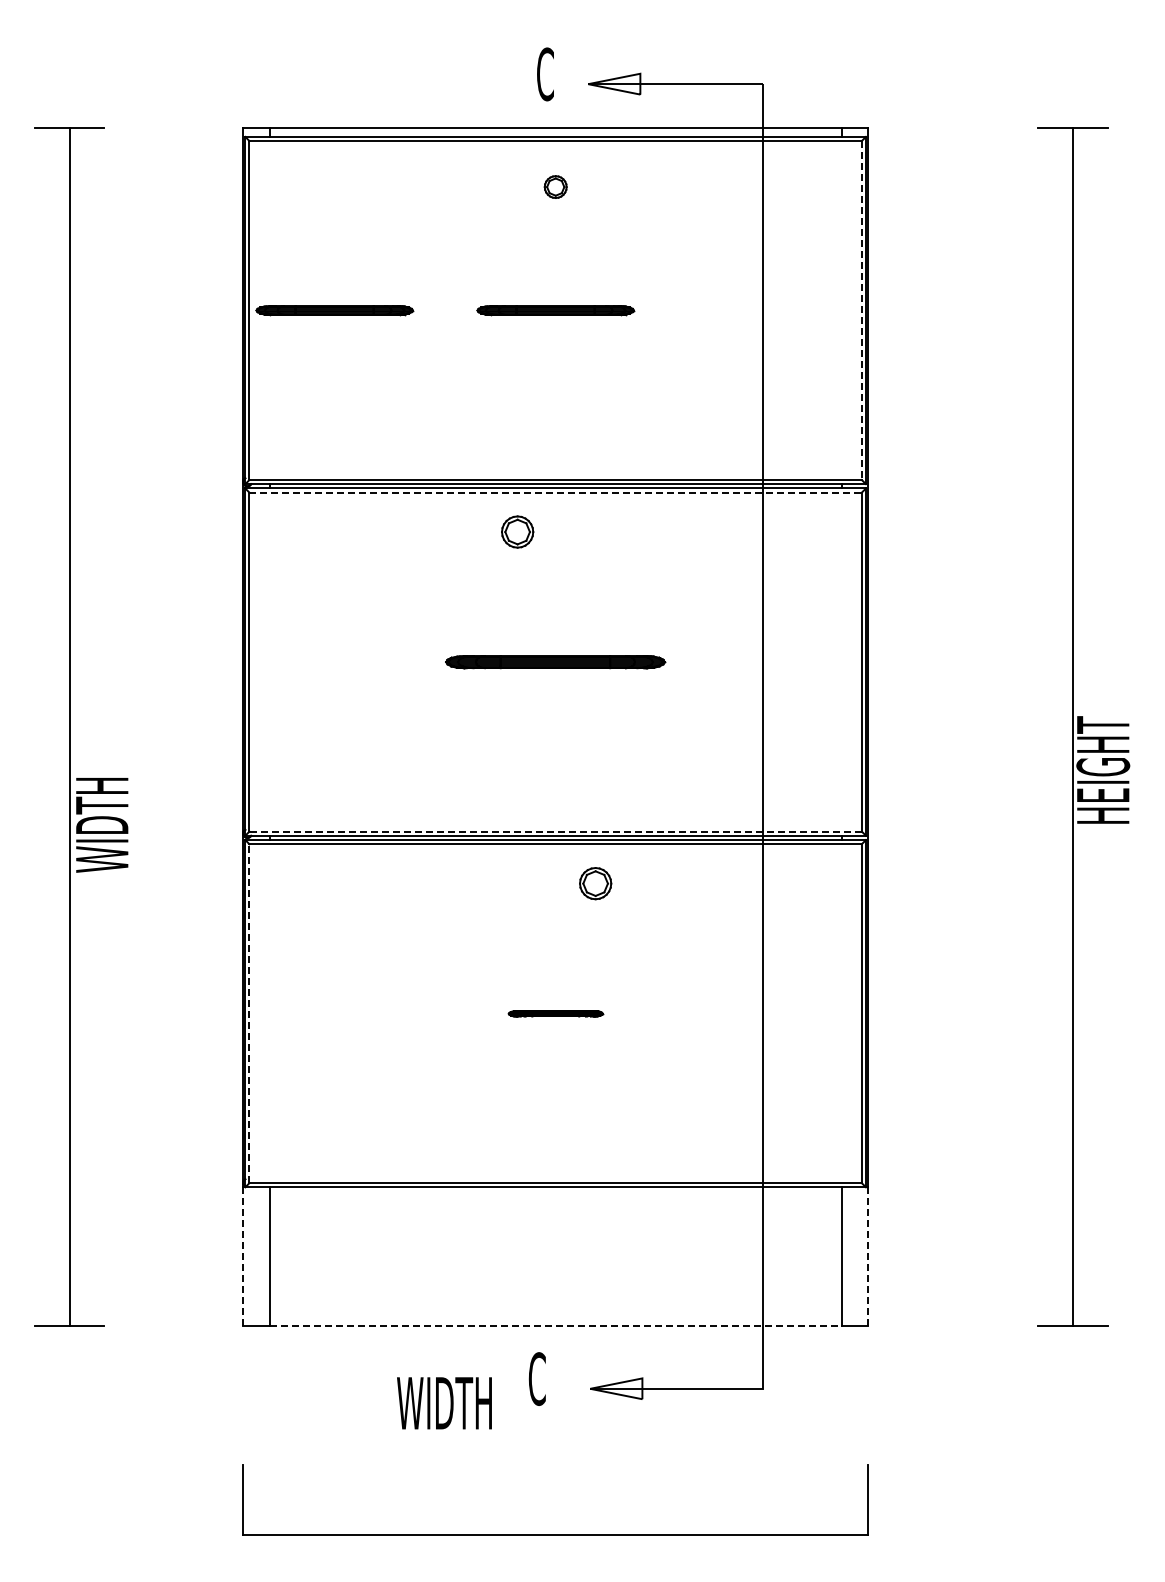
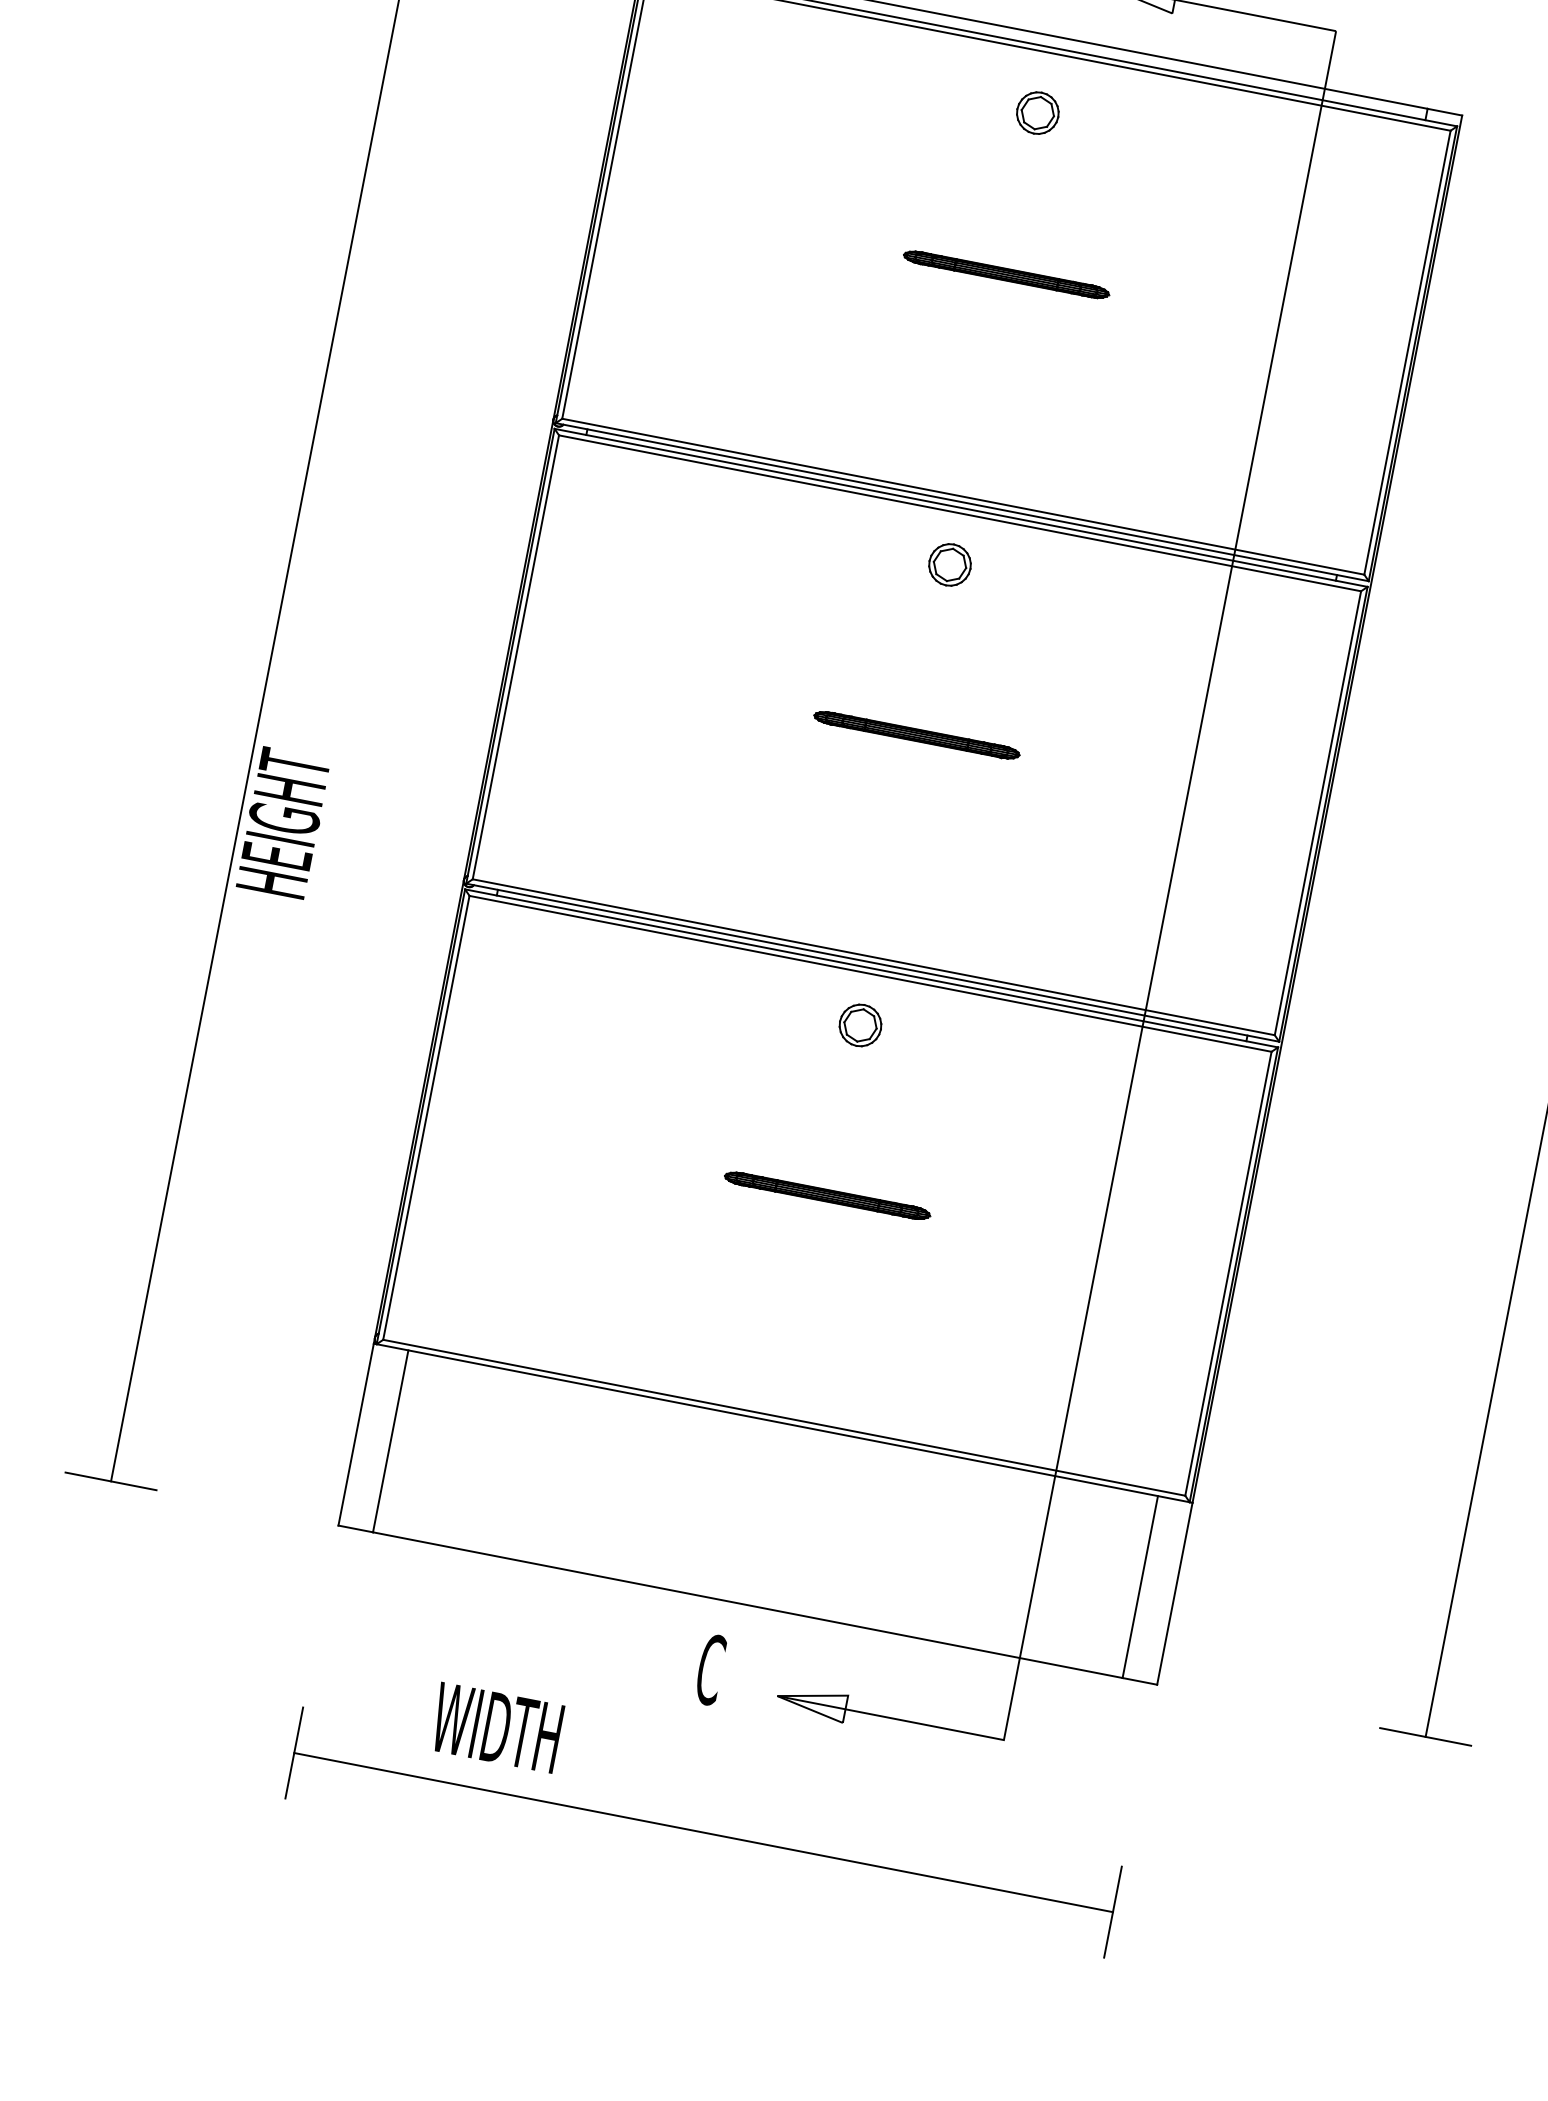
part: (555, 186) -> (1037, 112), size x1.43
part: (334, 310) -> (716, 218), removed
line: (861, 311) -> (1406, 353), dashed -> solid
line: (556, 492) -> (961, 513), dashed -> solid
part: (517, 531) -> (949, 564), moved
part: (555, 661) -> (916, 734), size x0.71
text: (102, 817) -> (283, 823), WIDTH -> HEIGHT
line: (555, 831) -> (873, 957), dashed -> solid
part: (595, 883) -> (860, 1025), moved
line: (249, 1013) -> (426, 1117), dashed -> solid
part: (555, 1013) -> (827, 1195), size x1.67
line: (868, 1256) -> (1175, 1593), dashed -> solid
line: (243, 1257) -> (356, 1435), dashed -> solid
line: (556, 1326) -> (748, 1605), dashed -> solid
text: (444, 1403) -> (496, 1728), moved
line: (555, 1534) -> (703, 1832), moved

